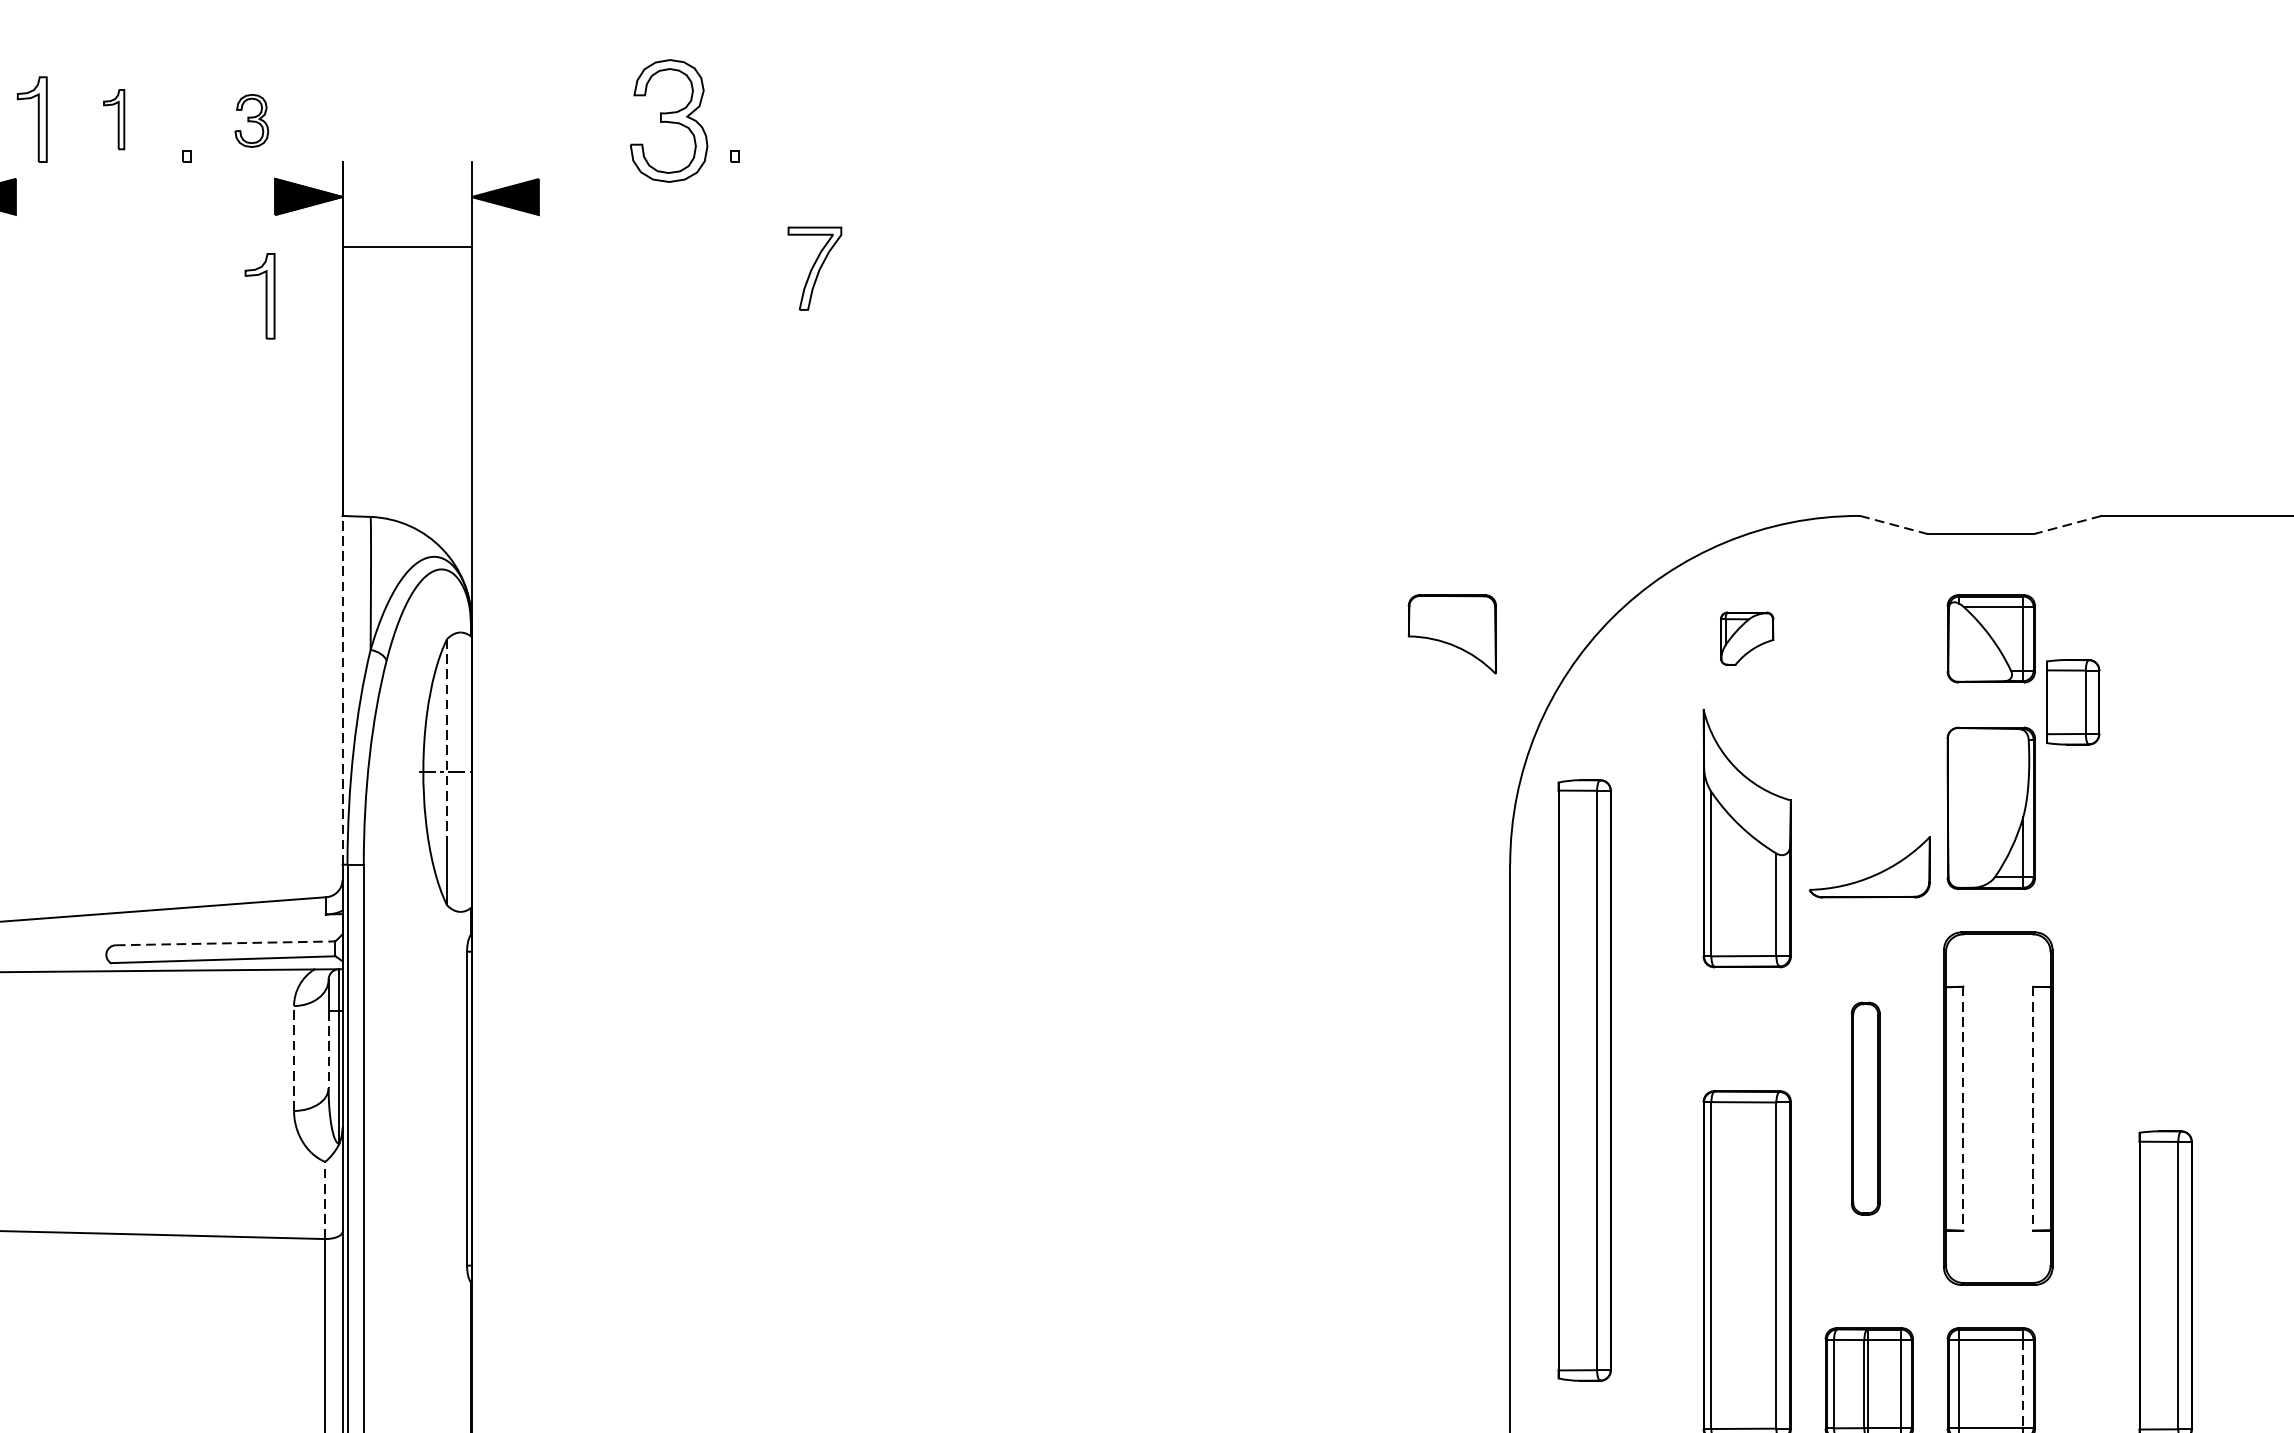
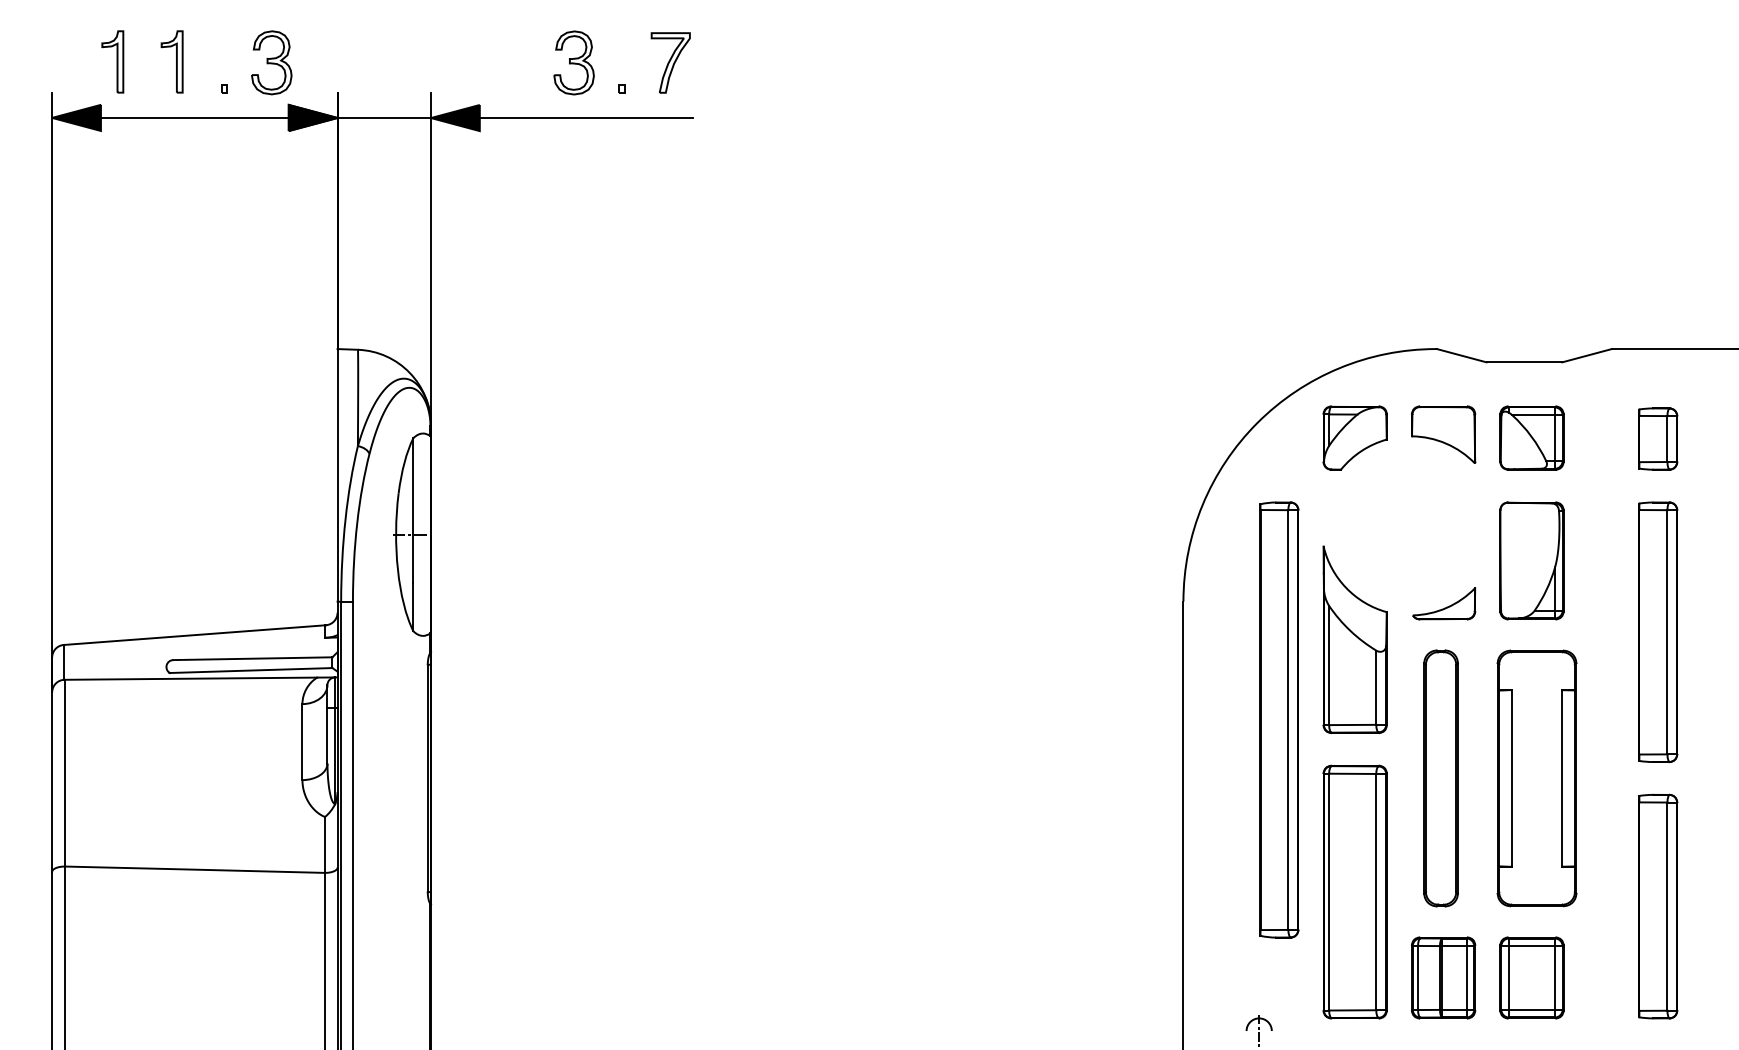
part: (113, 118) -> (171, 61), size x1.43
part: (251, 120) -> (271, 62), size x1.67
part: (668, 120) -> (573, 62), size x0.71
line: (145, 196) -> (194, 117), added
line: (686, 197) -> (586, 118), added
line: (407, 247) -> (384, 118), moved
part: (814, 268) -> (670, 62), moved
part: (259, 295) -> (277, 189), removed
line: (1894, 524) -> (1461, 355), dashed -> solid
line: (2067, 524) -> (1587, 355), dashed -> solid
part: (1452, 633) -> (1443, 434), moved
part: (1746, 638) -> (1354, 437), size x1.67
line: (342, 689) -> (337, 474), dashed -> solid
part: (2073, 701) -> (1658, 438), moved
line: (447, 740) -> (413, 511), dashed -> solid
part: (1746, 838) -> (1354, 639), moved
part: (1870, 867) -> (1444, 603), size x0.71
part: (2165, 907) -> (1658, 632), added
line: (225, 943) -> (252, 658), dashed -> solid
line: (328, 1049) -> (327, 735), dashed -> solid
line: (294, 1057) -> (302, 741), dashed -> solid
part: (1584, 1079) -> (1279, 719), moved
part: (1865, 1108) -> (1440, 778), size x1.67
line: (1963, 1108) -> (1511, 778), dashed -> solid
line: (2033, 1108) -> (1562, 778), dashed -> solid
line: (325, 1199) -> (325, 844), dashed -> solid
line: (2023, 1383) -> (1555, 977), dashed -> solid

